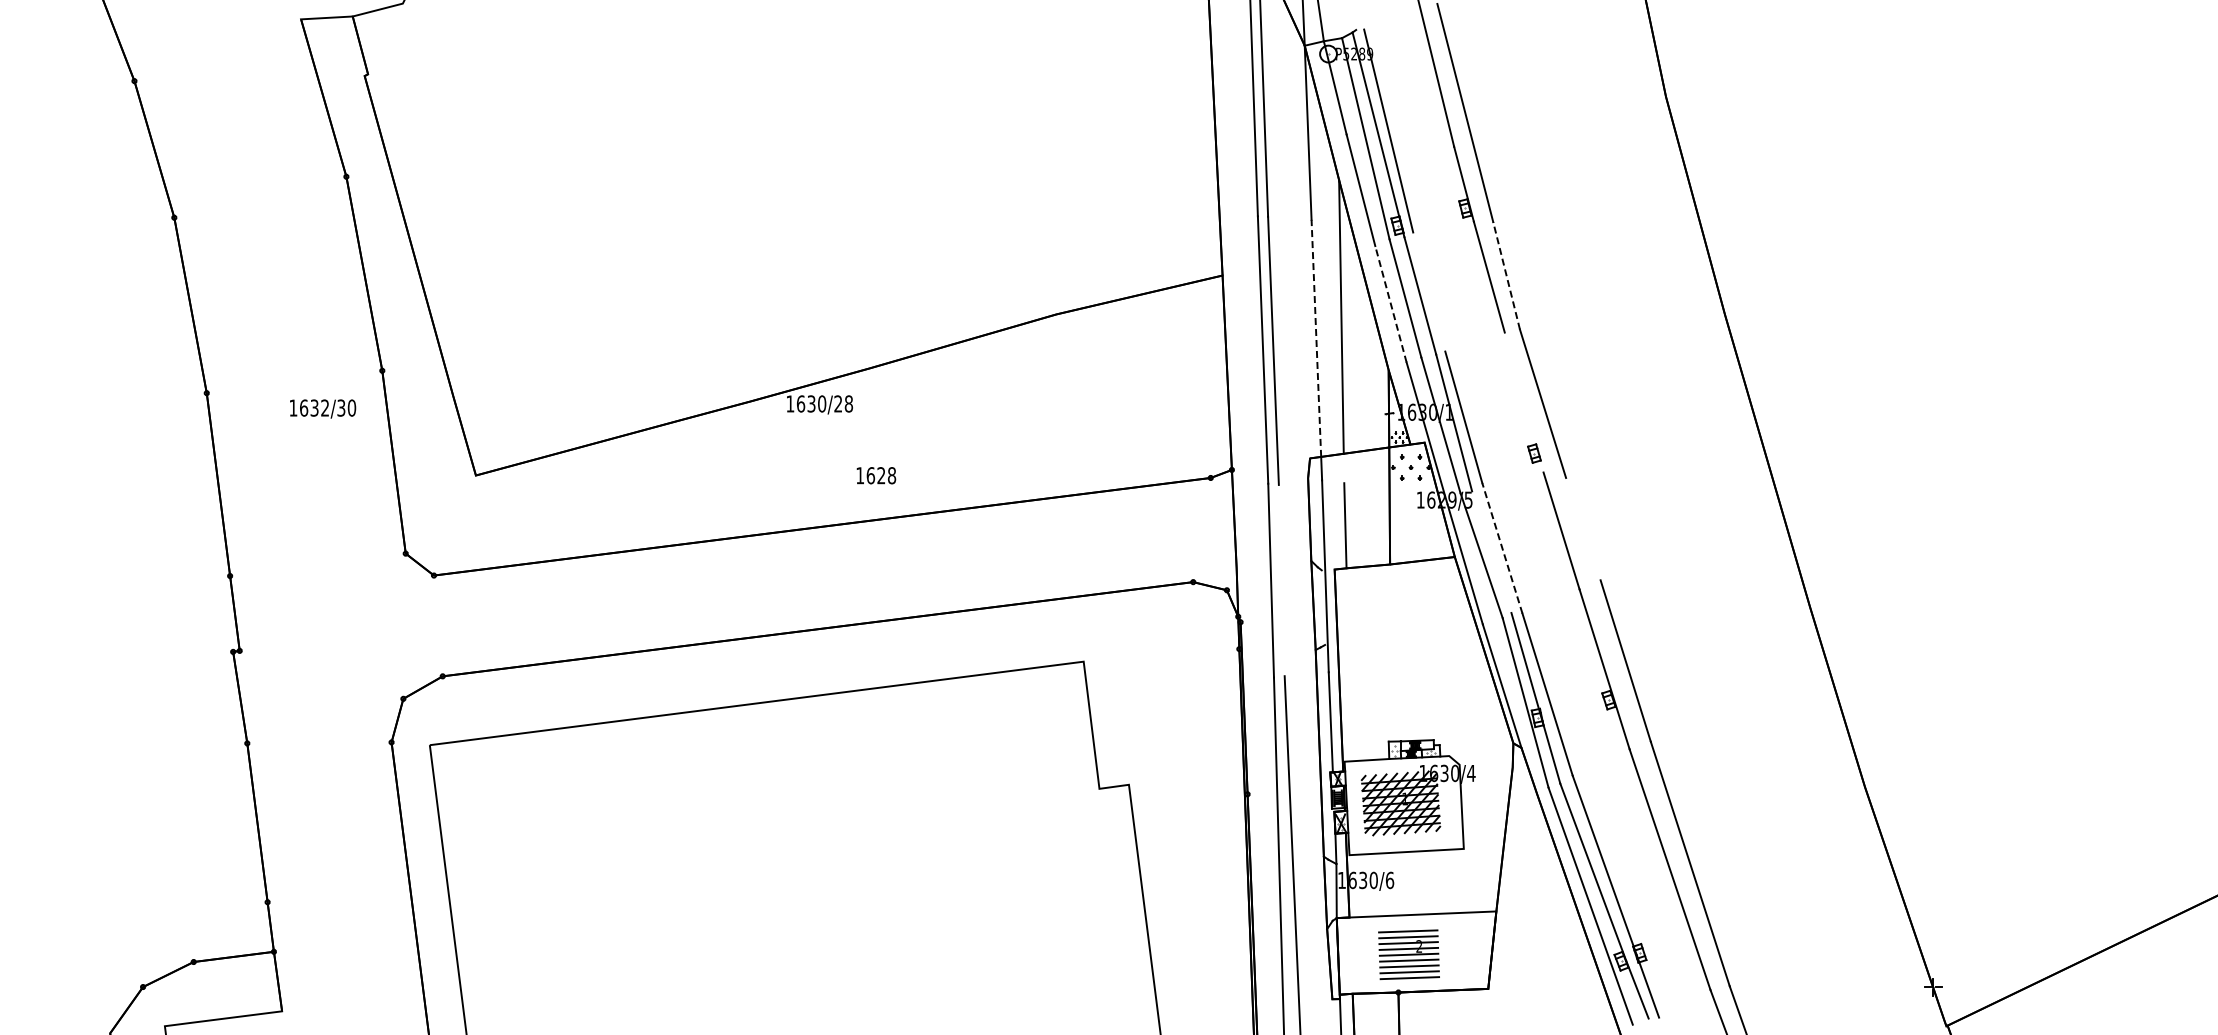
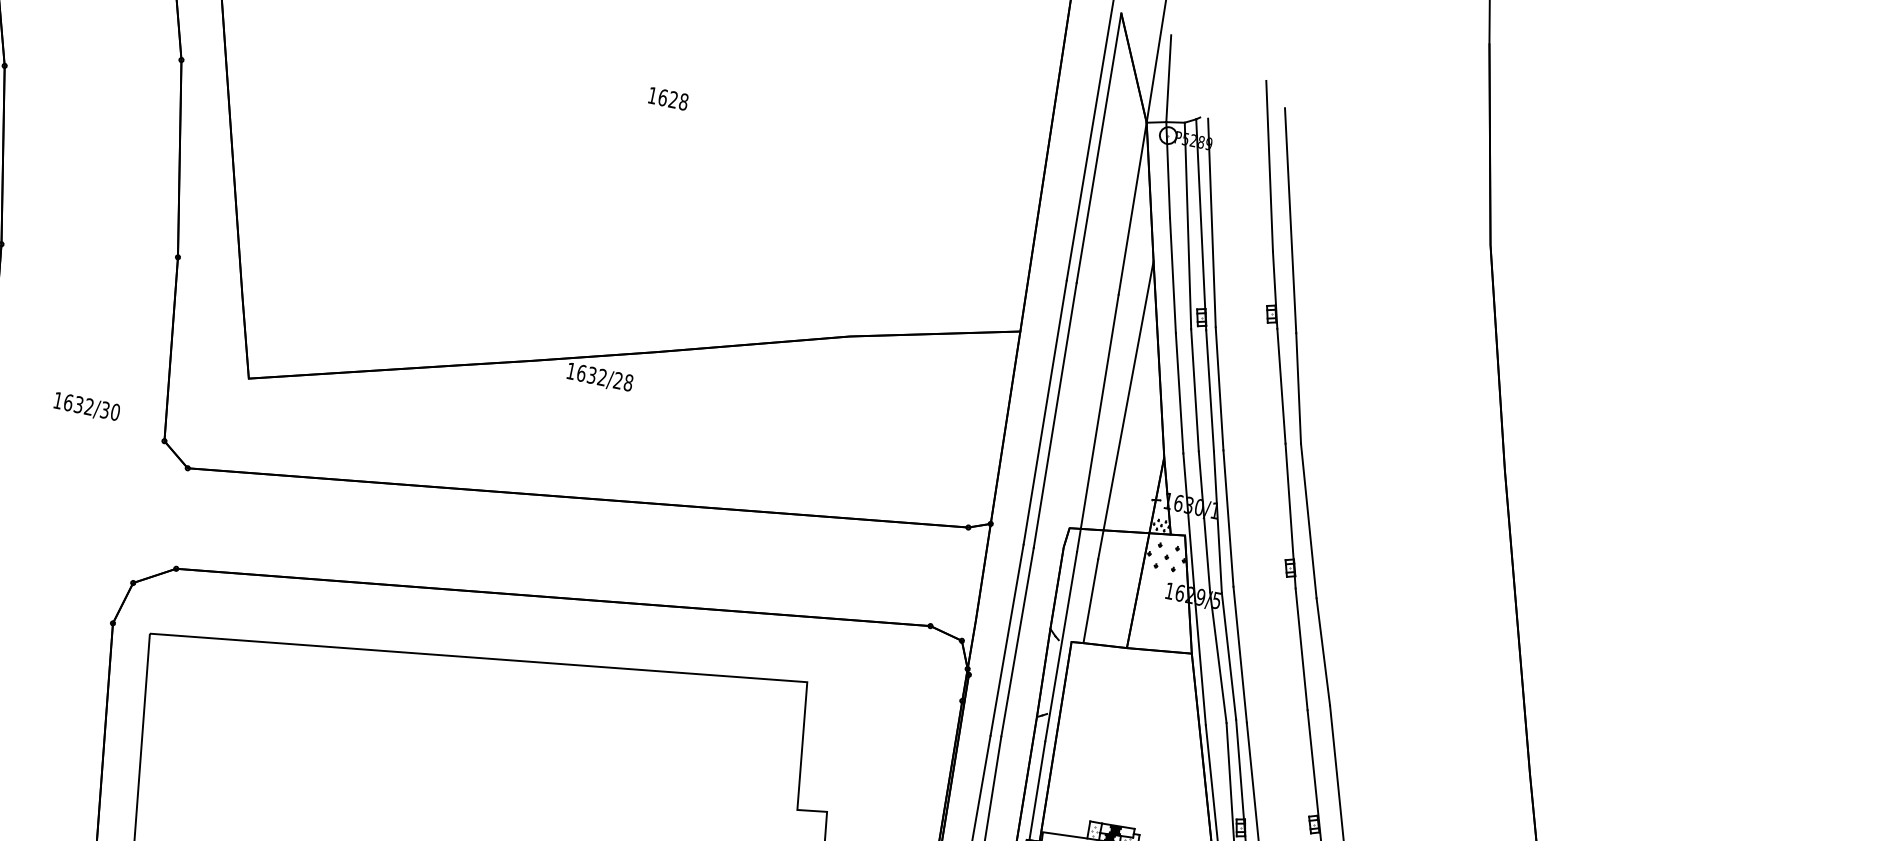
line: (1506, 275) -> (1298, 388), dashed -> solid
line: (1429, 291) -> (1219, 388), added
line: (1390, 303) -> (1179, 392), dashed -> solid
line: (1316, 338) -> (1099, 411), dashed -> solid
line: (1523, 402) -> (1289, 515), added
text: (822, 403) -> (602, 377), 1630/28 -> 1632/28
text: (323, 408) -> (87, 407), moved
line: (1343, 468) -> (1100, 544), added
text: (876, 475) -> (668, 98), moved
line: (1583, 528) -> (1323, 651), added
line: (1502, 547) -> (1240, 653), dashed -> solid
line: (1491, 551) -> (1228, 655), added
line: (1281, 580) -> (1017, 642), added

